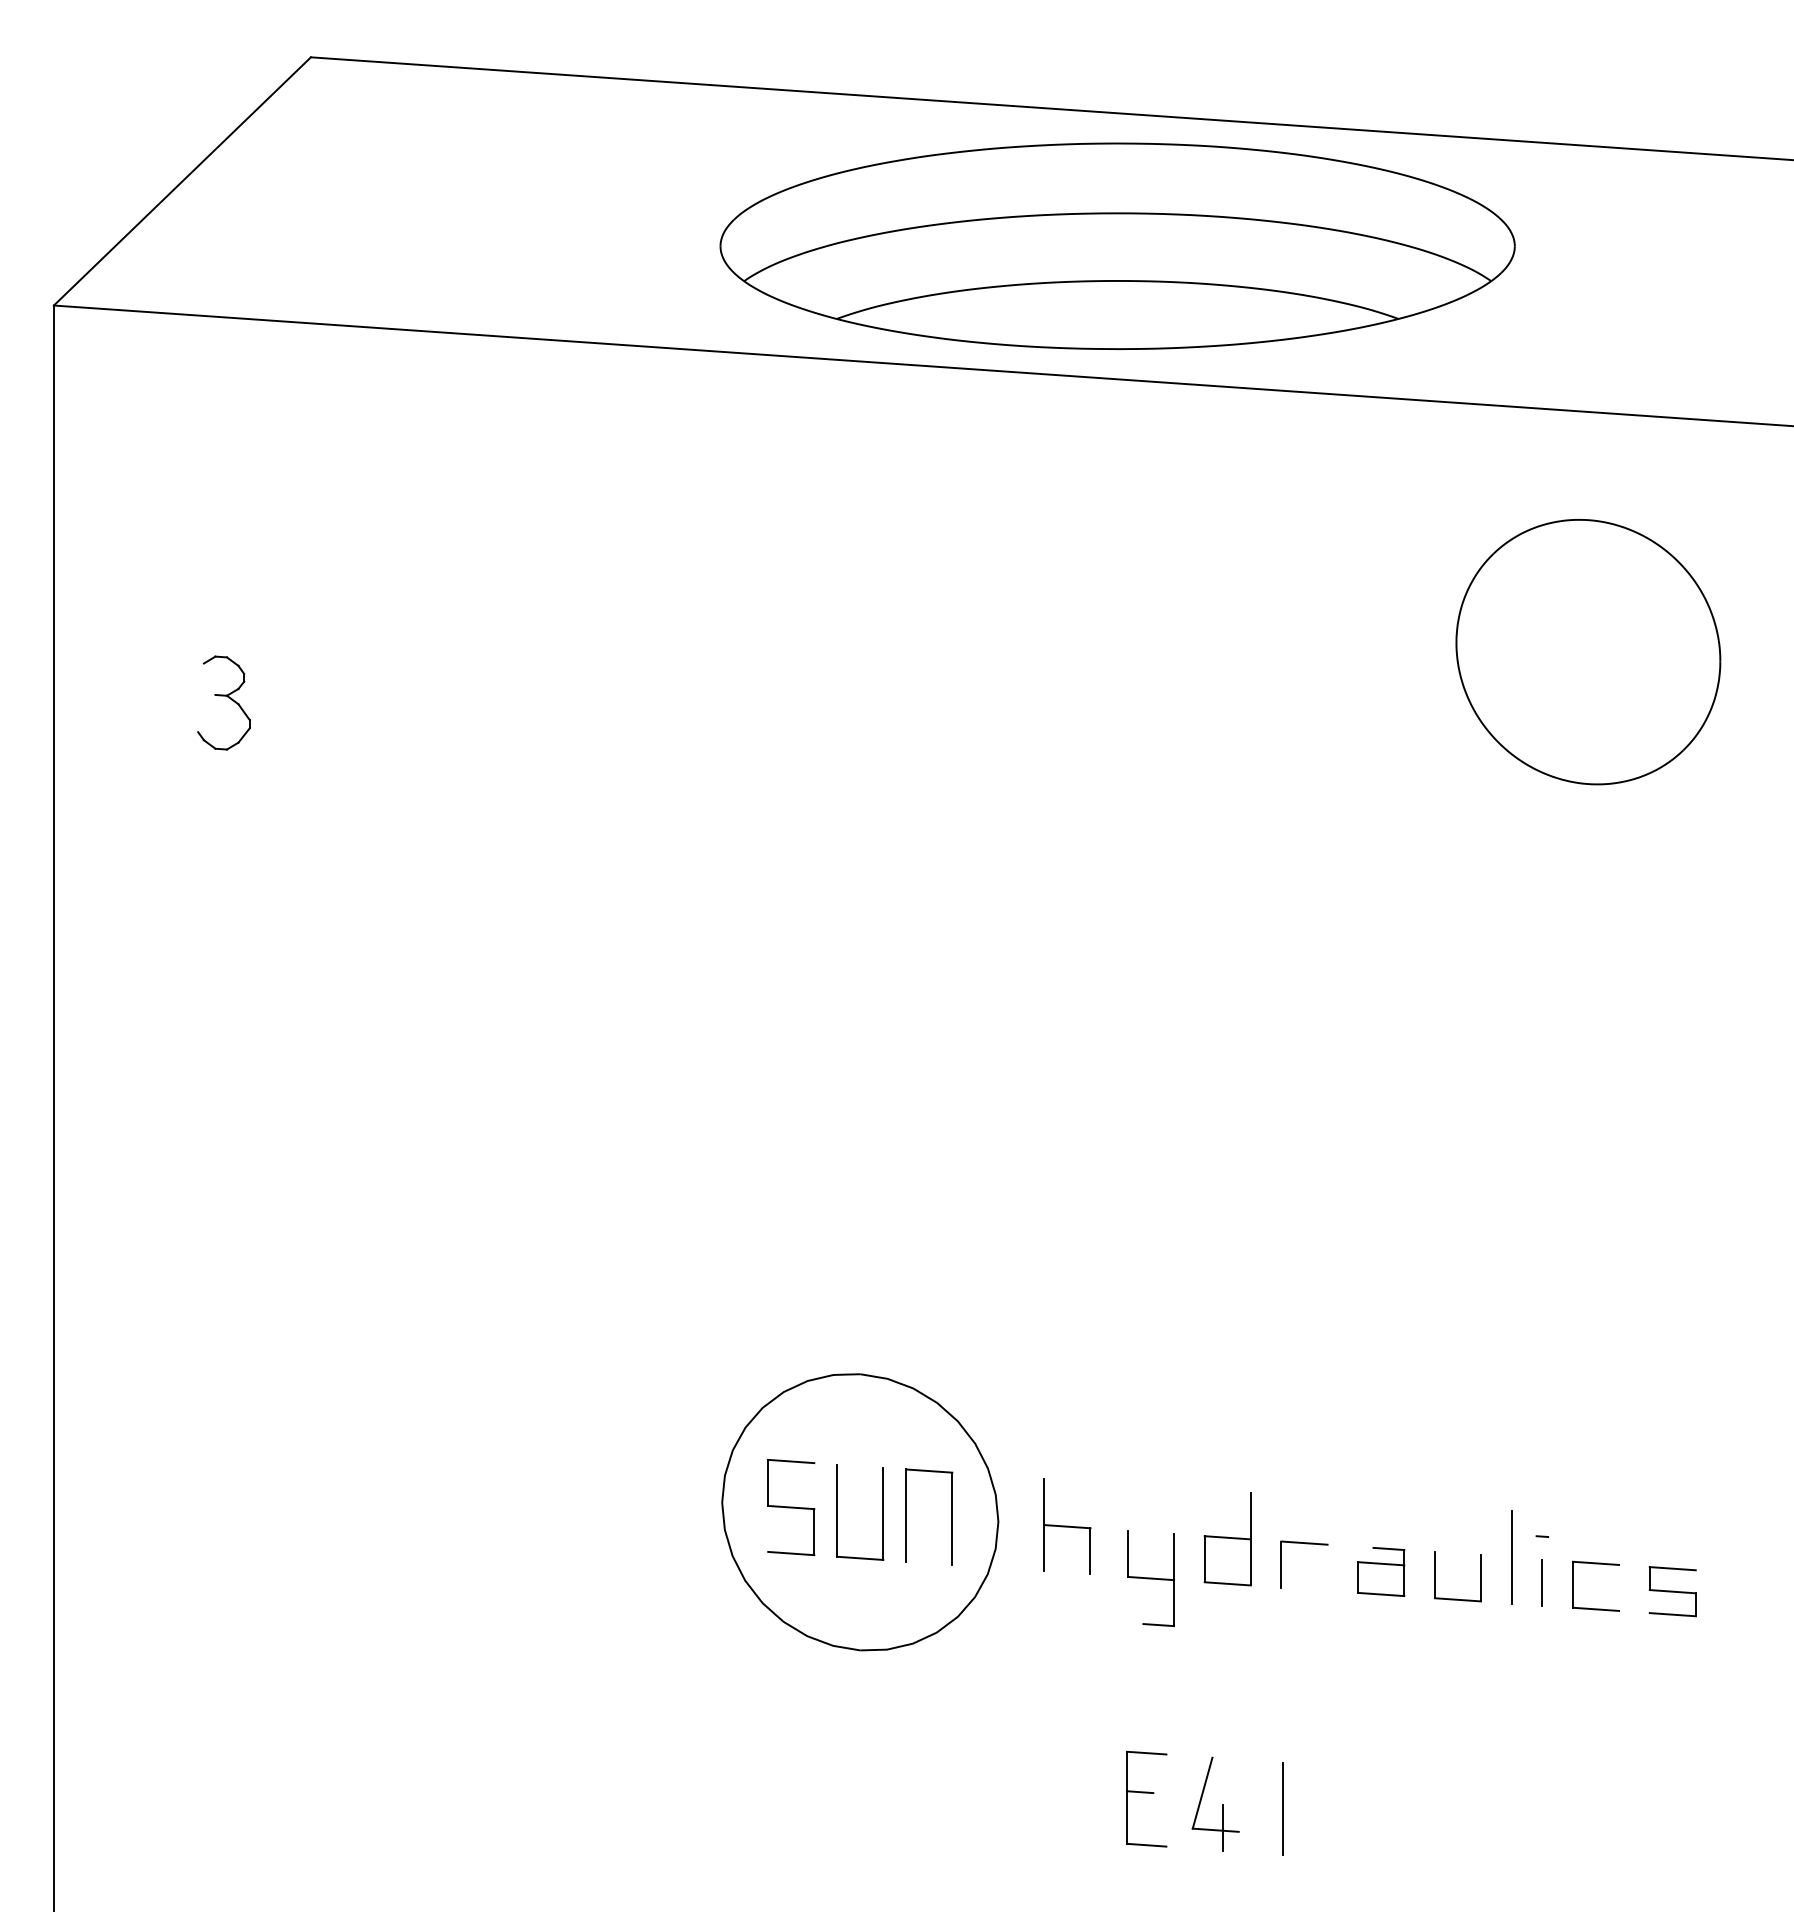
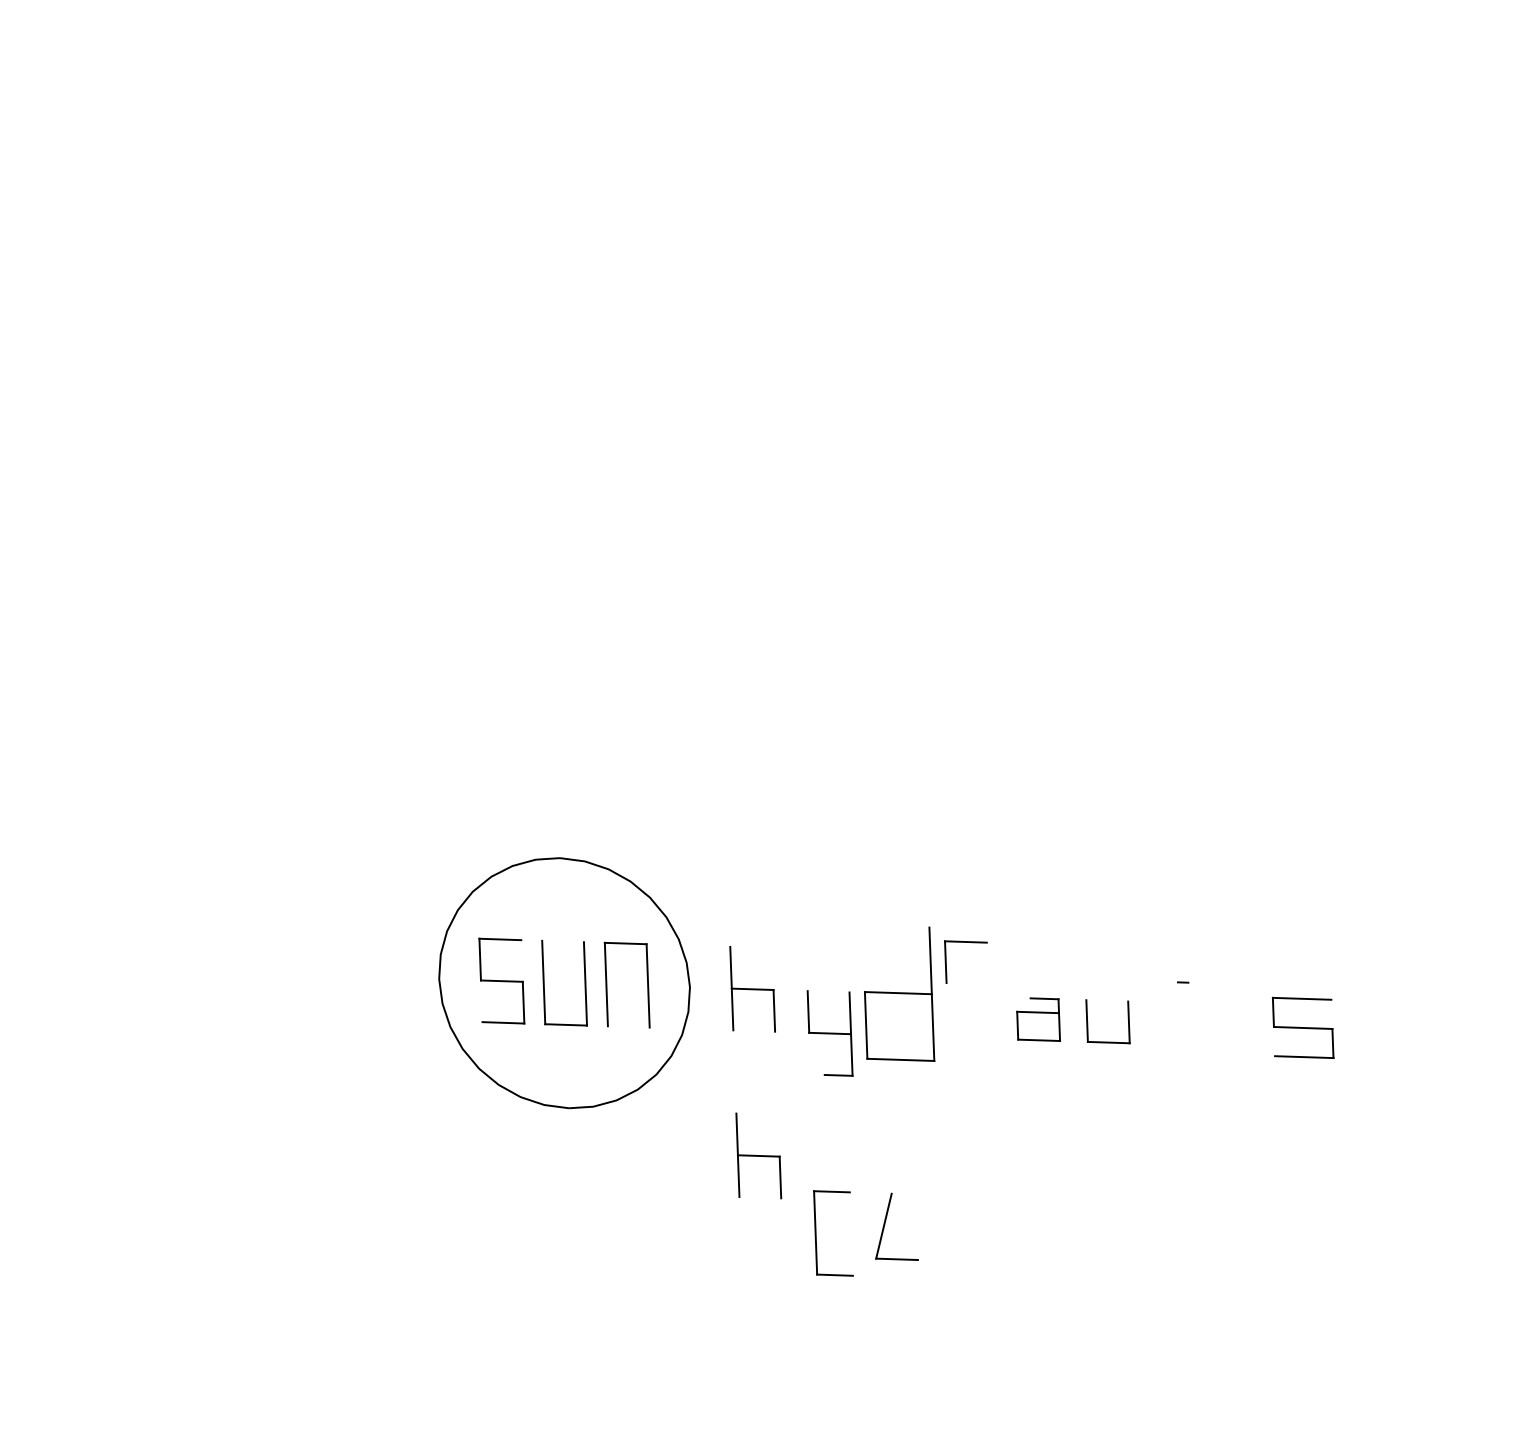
part: (1588, 652) -> (1195, 180), removed
part: (1227, 1539) -> (898, 995), size x1.6
part: (1305, 1544) -> (966, 943), moved
line: (1511, 1557) -> (1155, 1002), removed
part: (1595, 1564) -> (1232, 1006), removed
line: (1542, 1582) -> (1184, 1024), removed
part: (1672, 1591) -> (1302, 1027), size x1.4
part: (1067, 1710) -> (758, 1155), added
line: (1140, 1792) -> (827, 1227), removed
line: (1282, 1808) -> (956, 1237), removed
line: (1223, 1827) -> (904, 1256), removed

